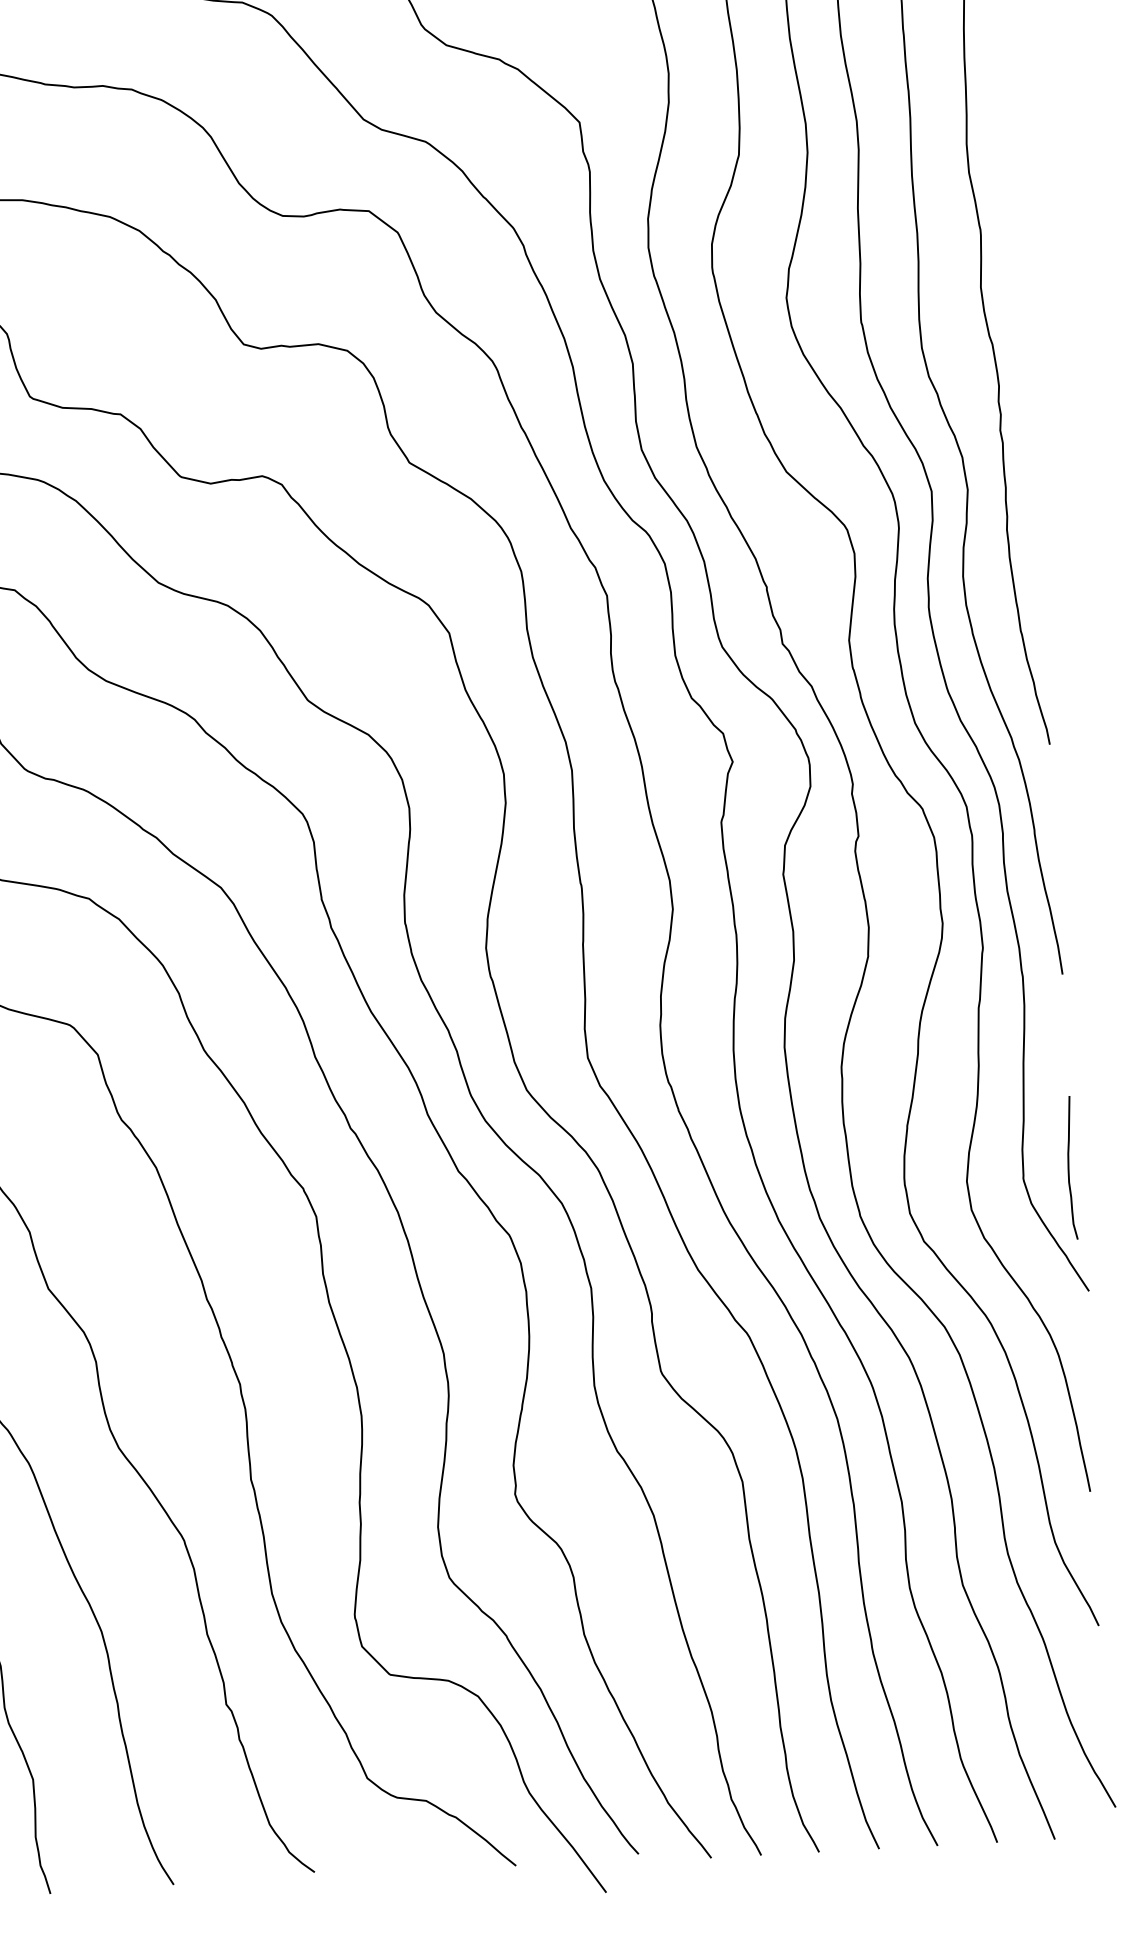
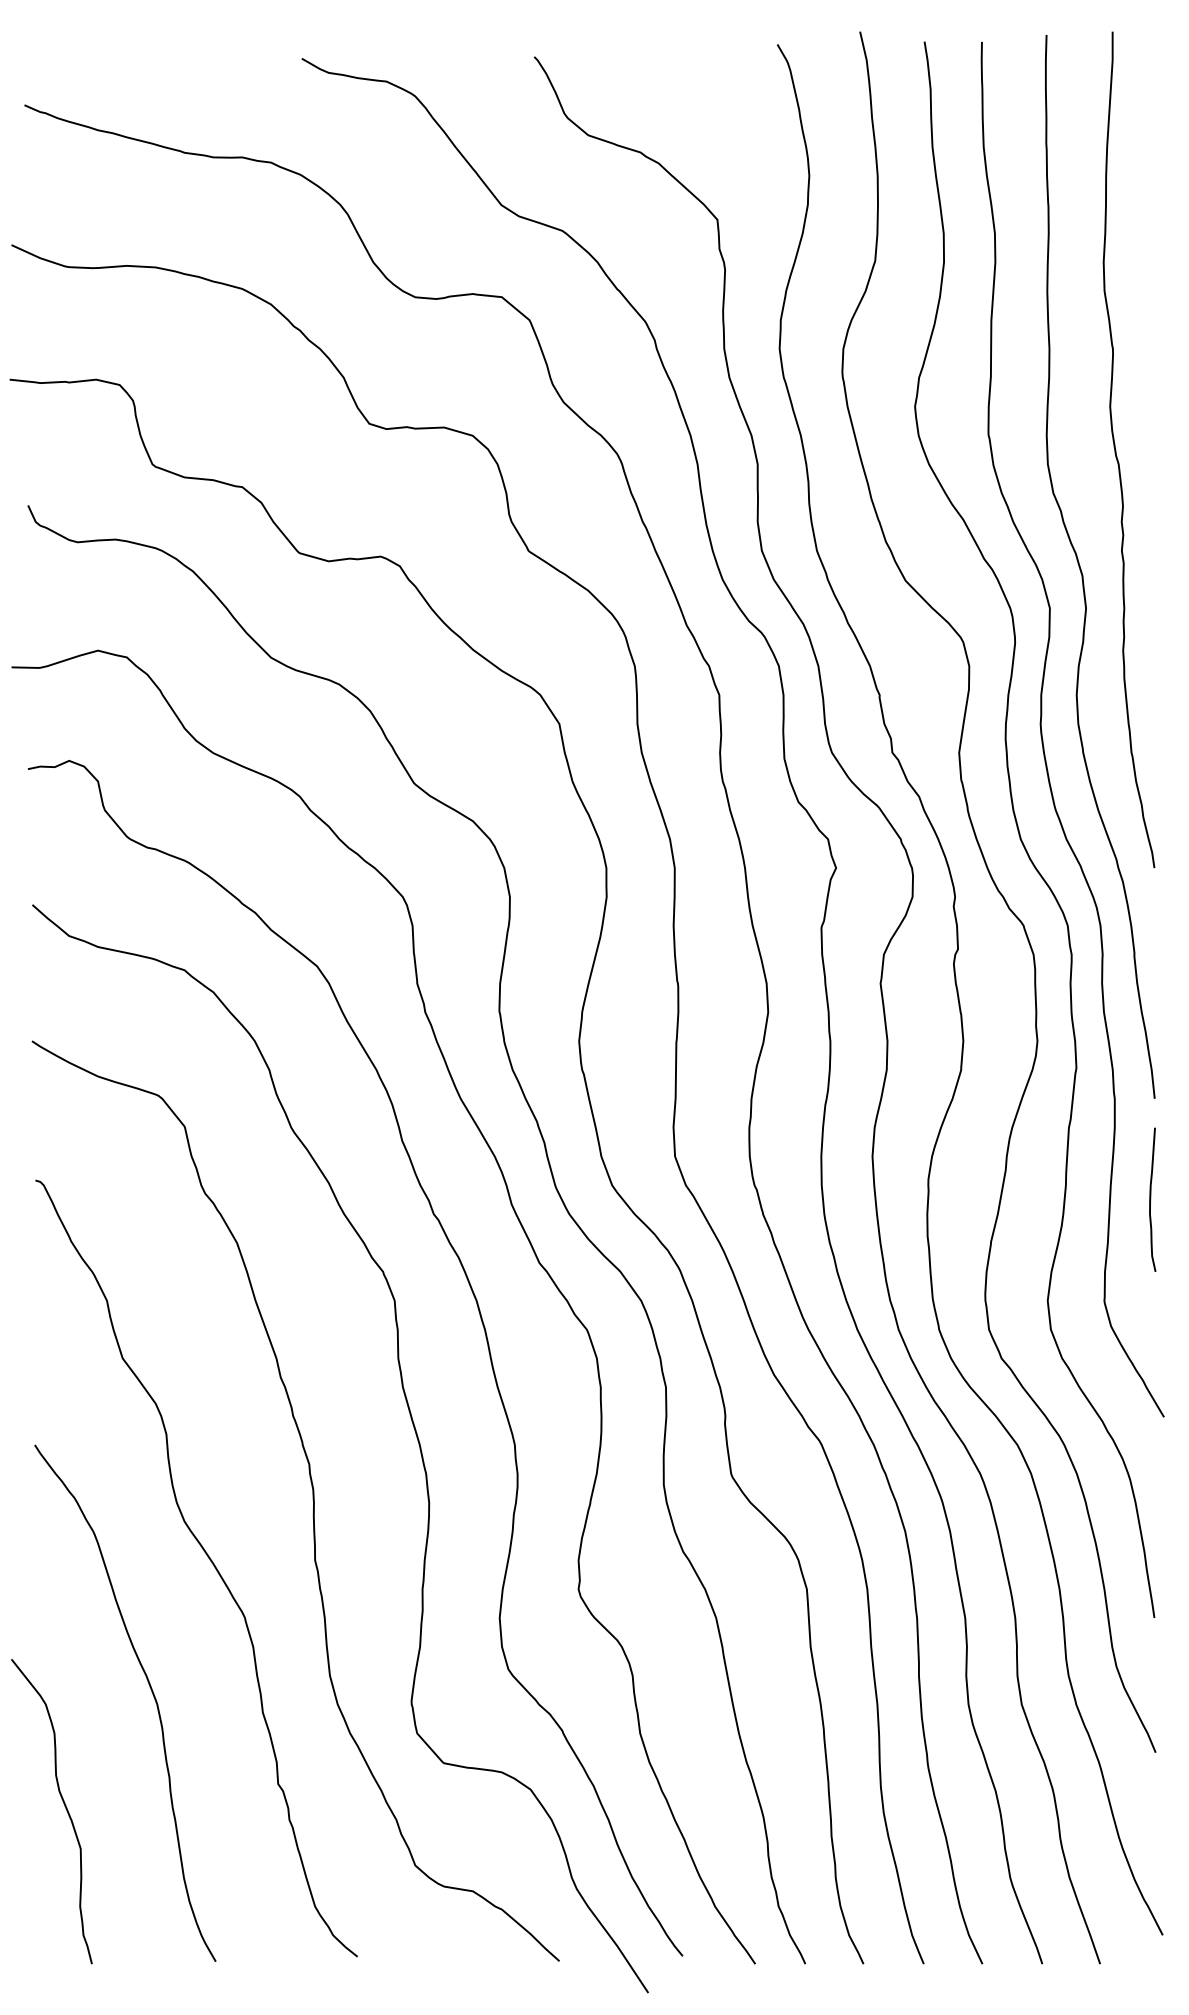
curve: (1069, 1167) -> (1151, 1199), moved

